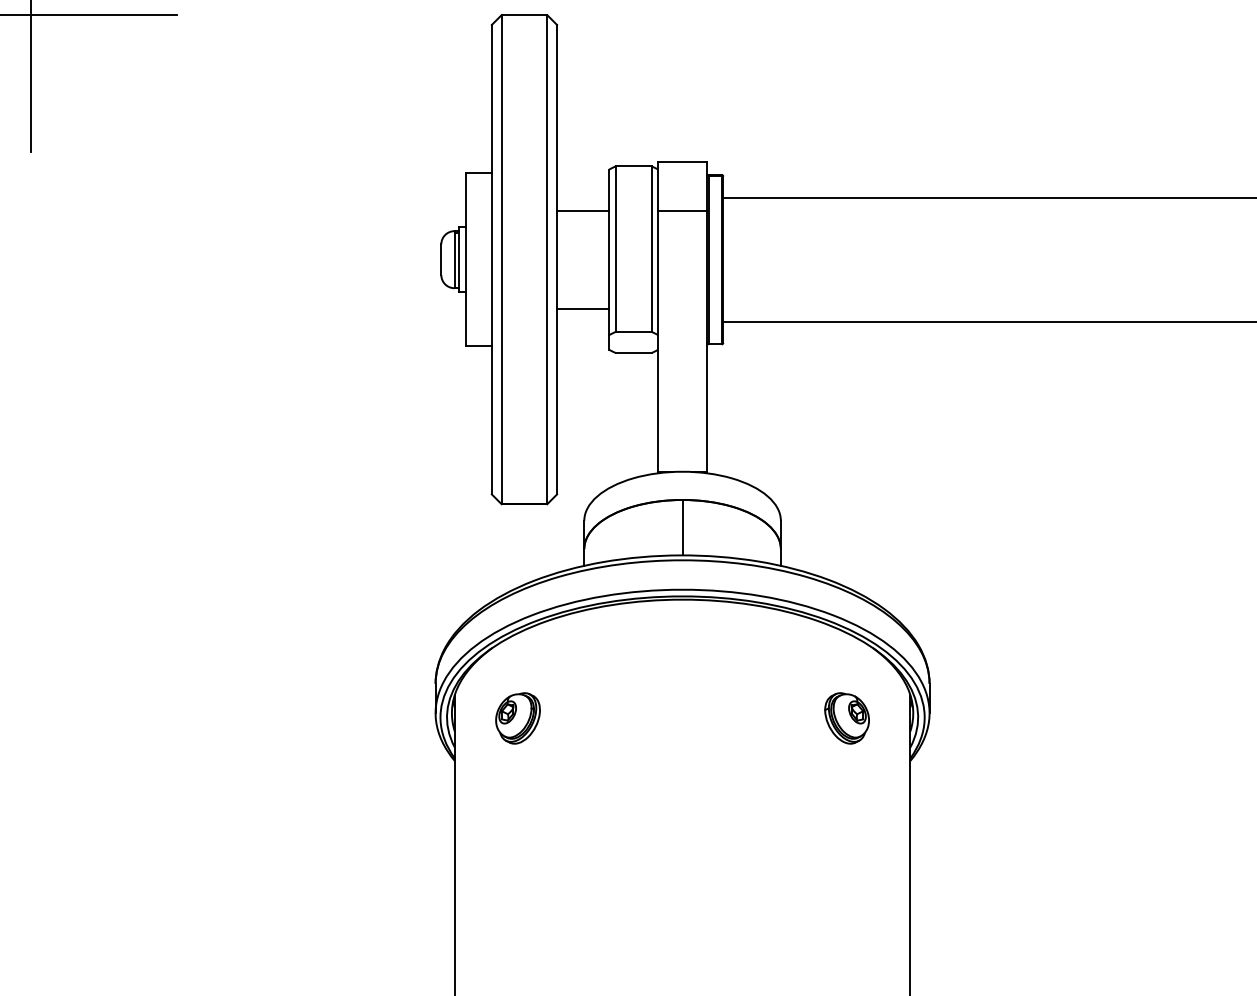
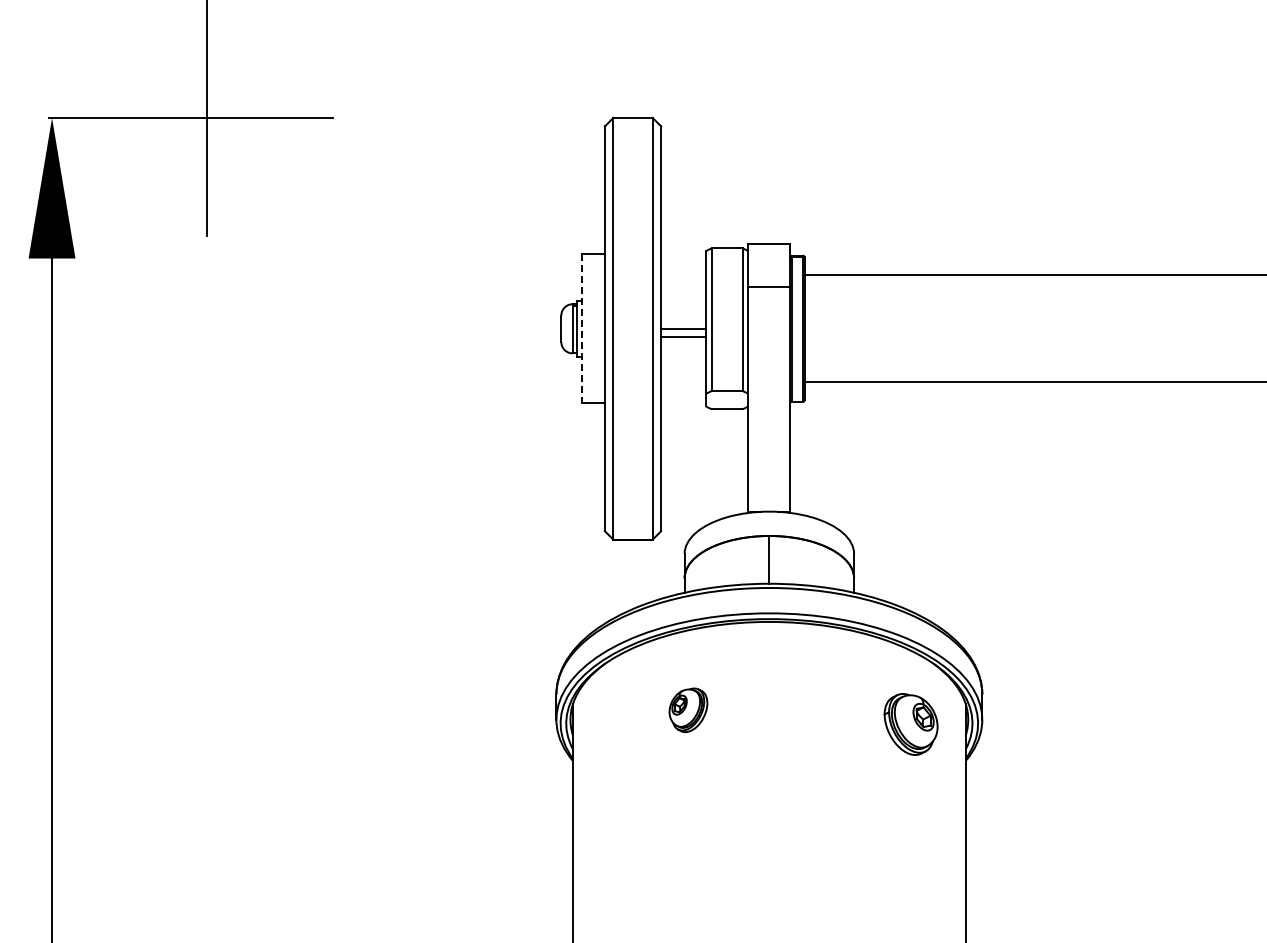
line: (583, 210) -> (683, 328), moved
line: (465, 260) -> (582, 329), solid -> dashed
line: (583, 308) -> (683, 336), moved
part: (518, 717) -> (688, 709), moved
part: (847, 717) -> (911, 723), size x1.4

